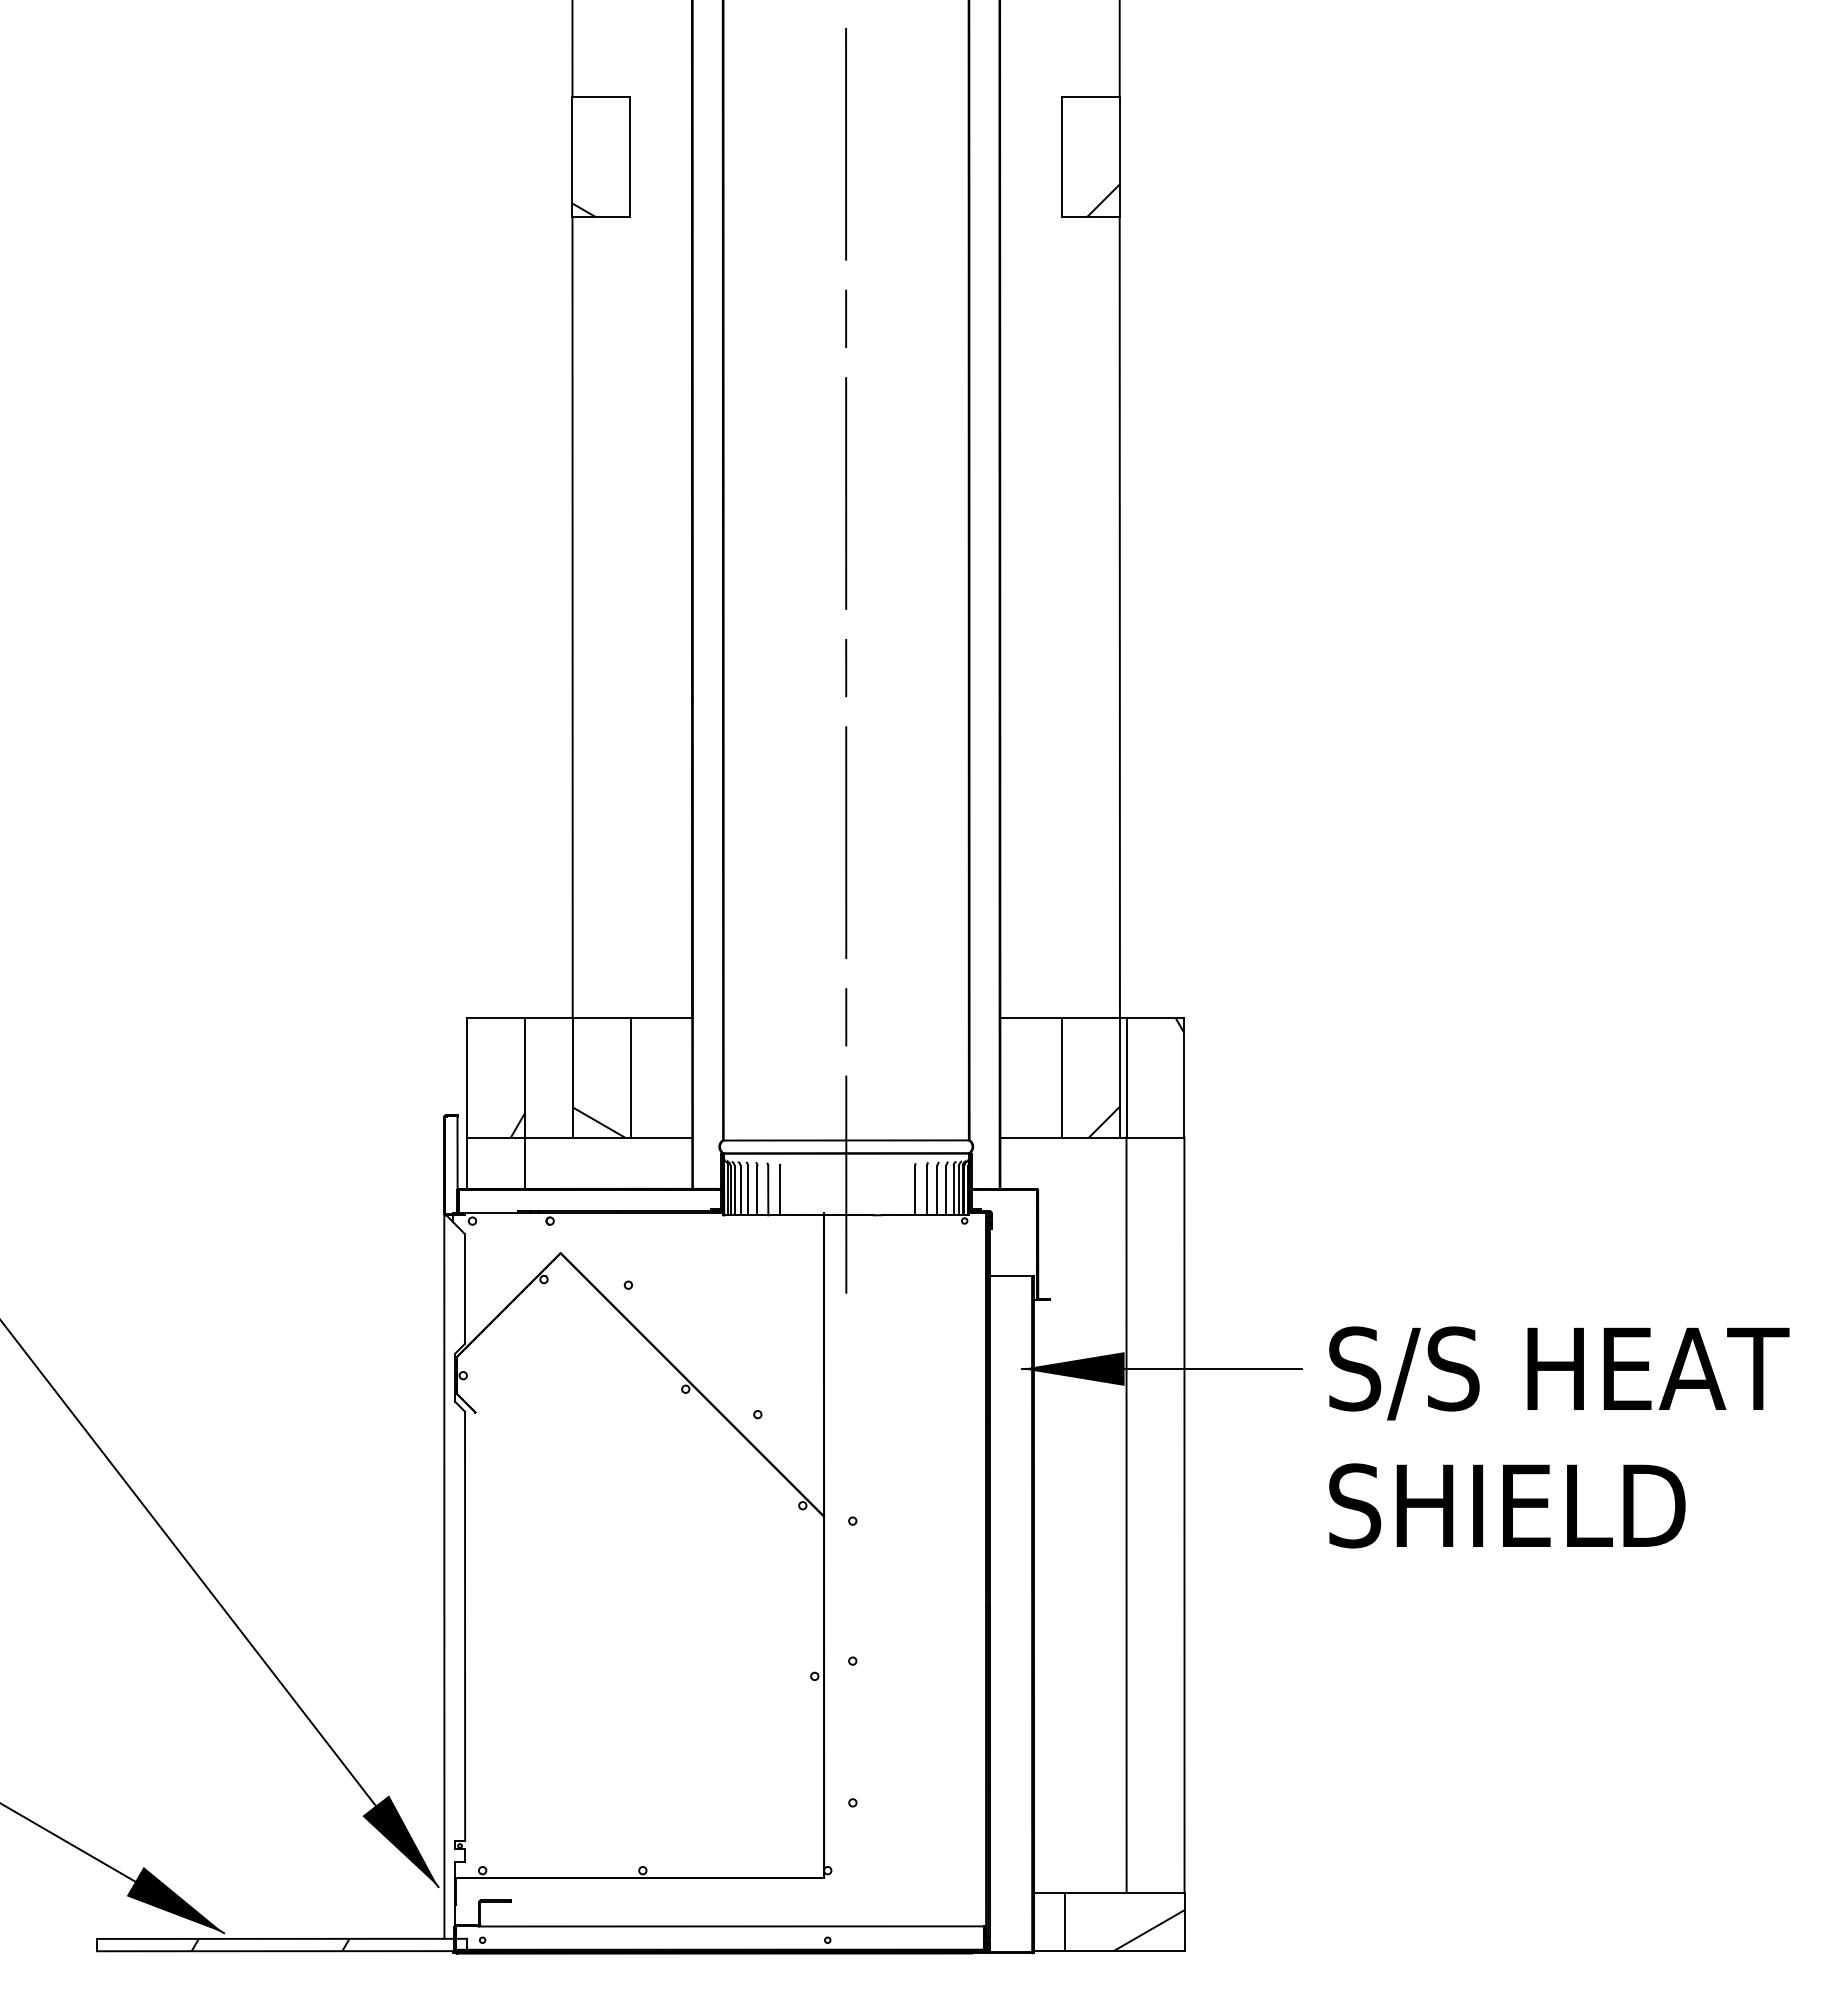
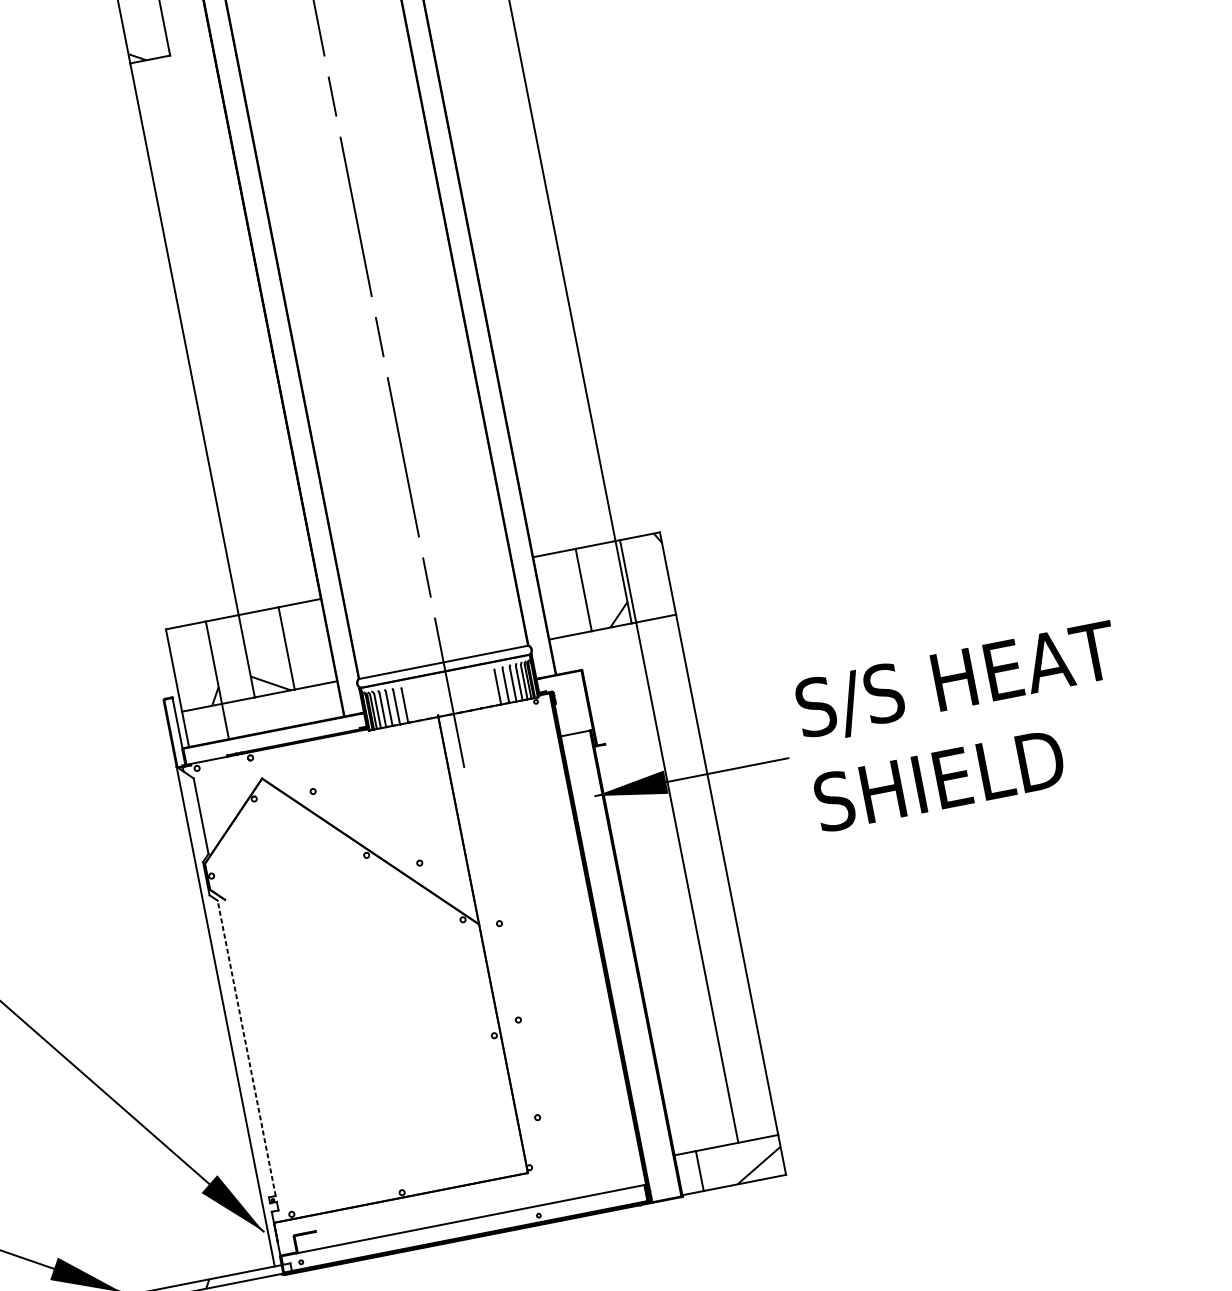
text: (1559, 1437) -> (966, 726), moved
line: (465, 1625) -> (246, 1047), solid -> dashed

